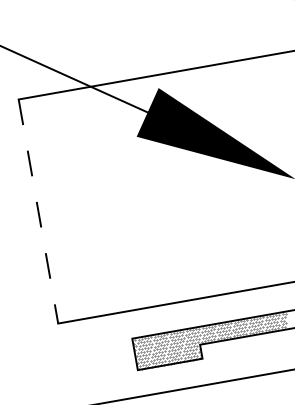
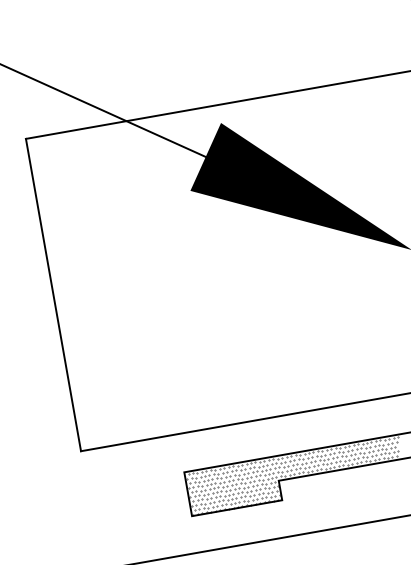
line: (38, 211) -> (53, 295), dashed -> solid

